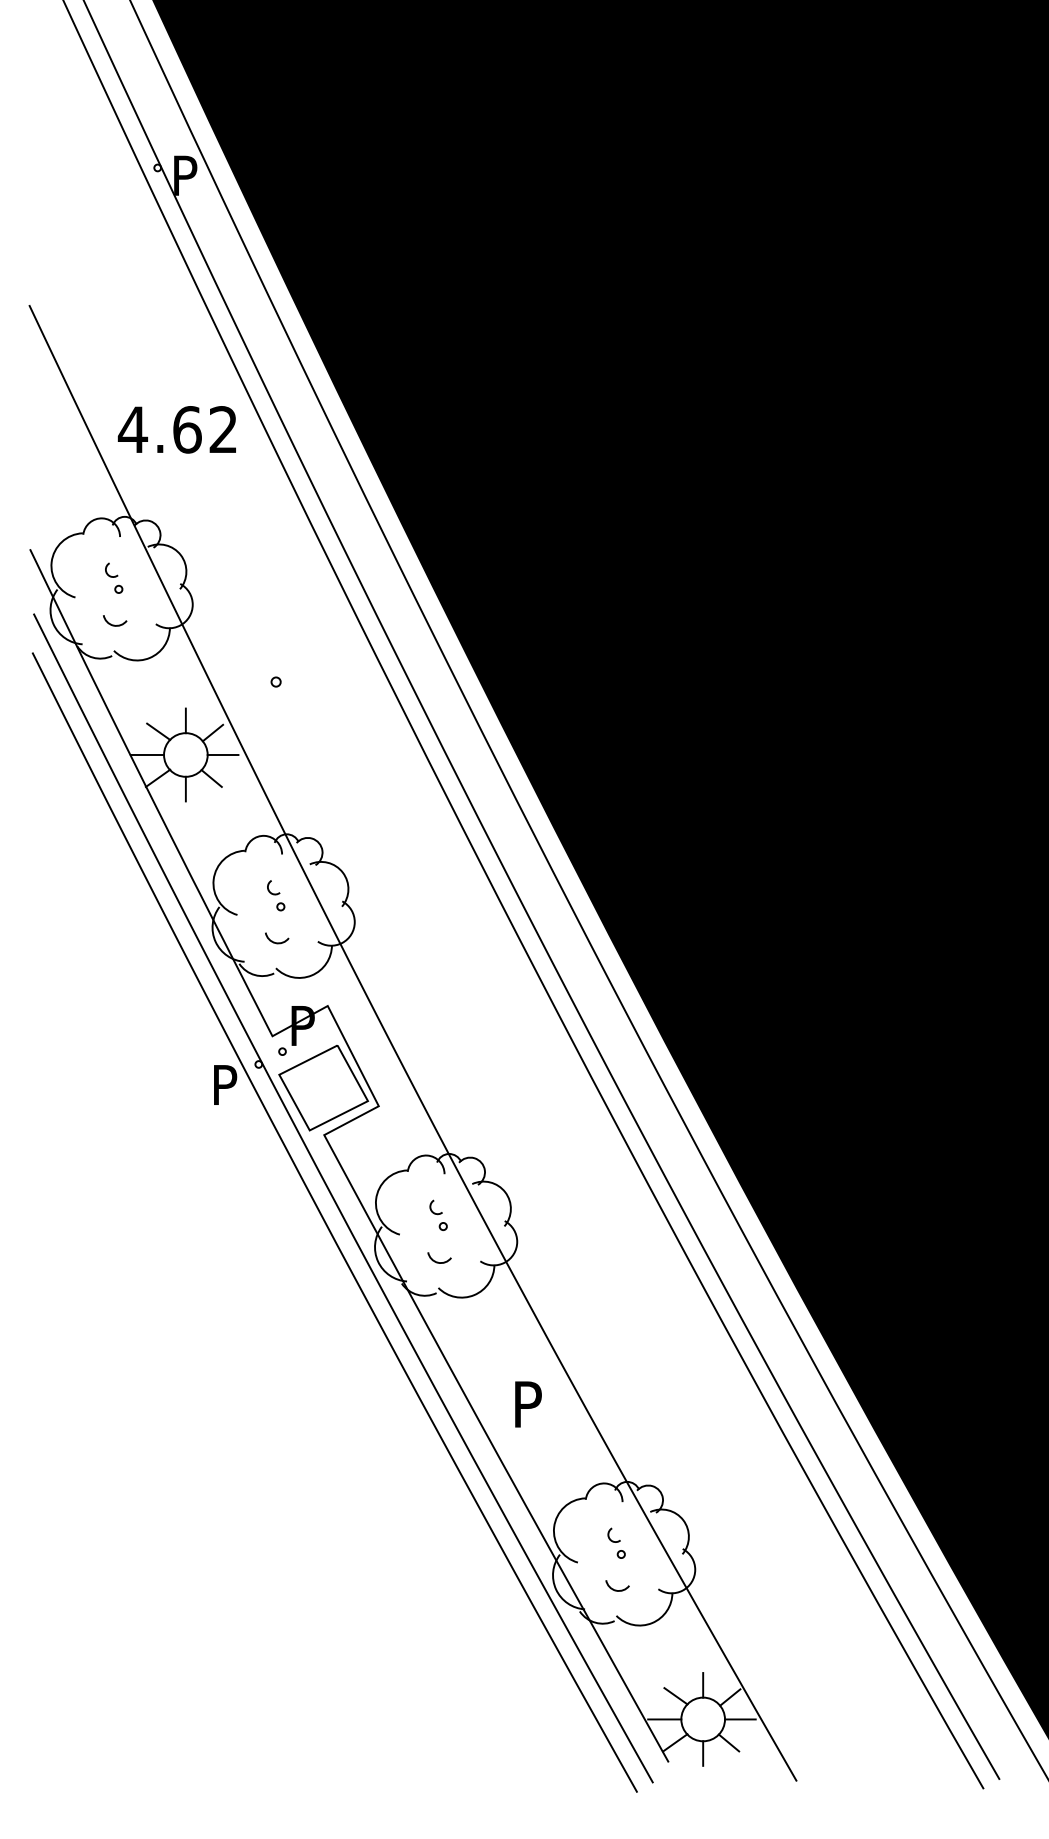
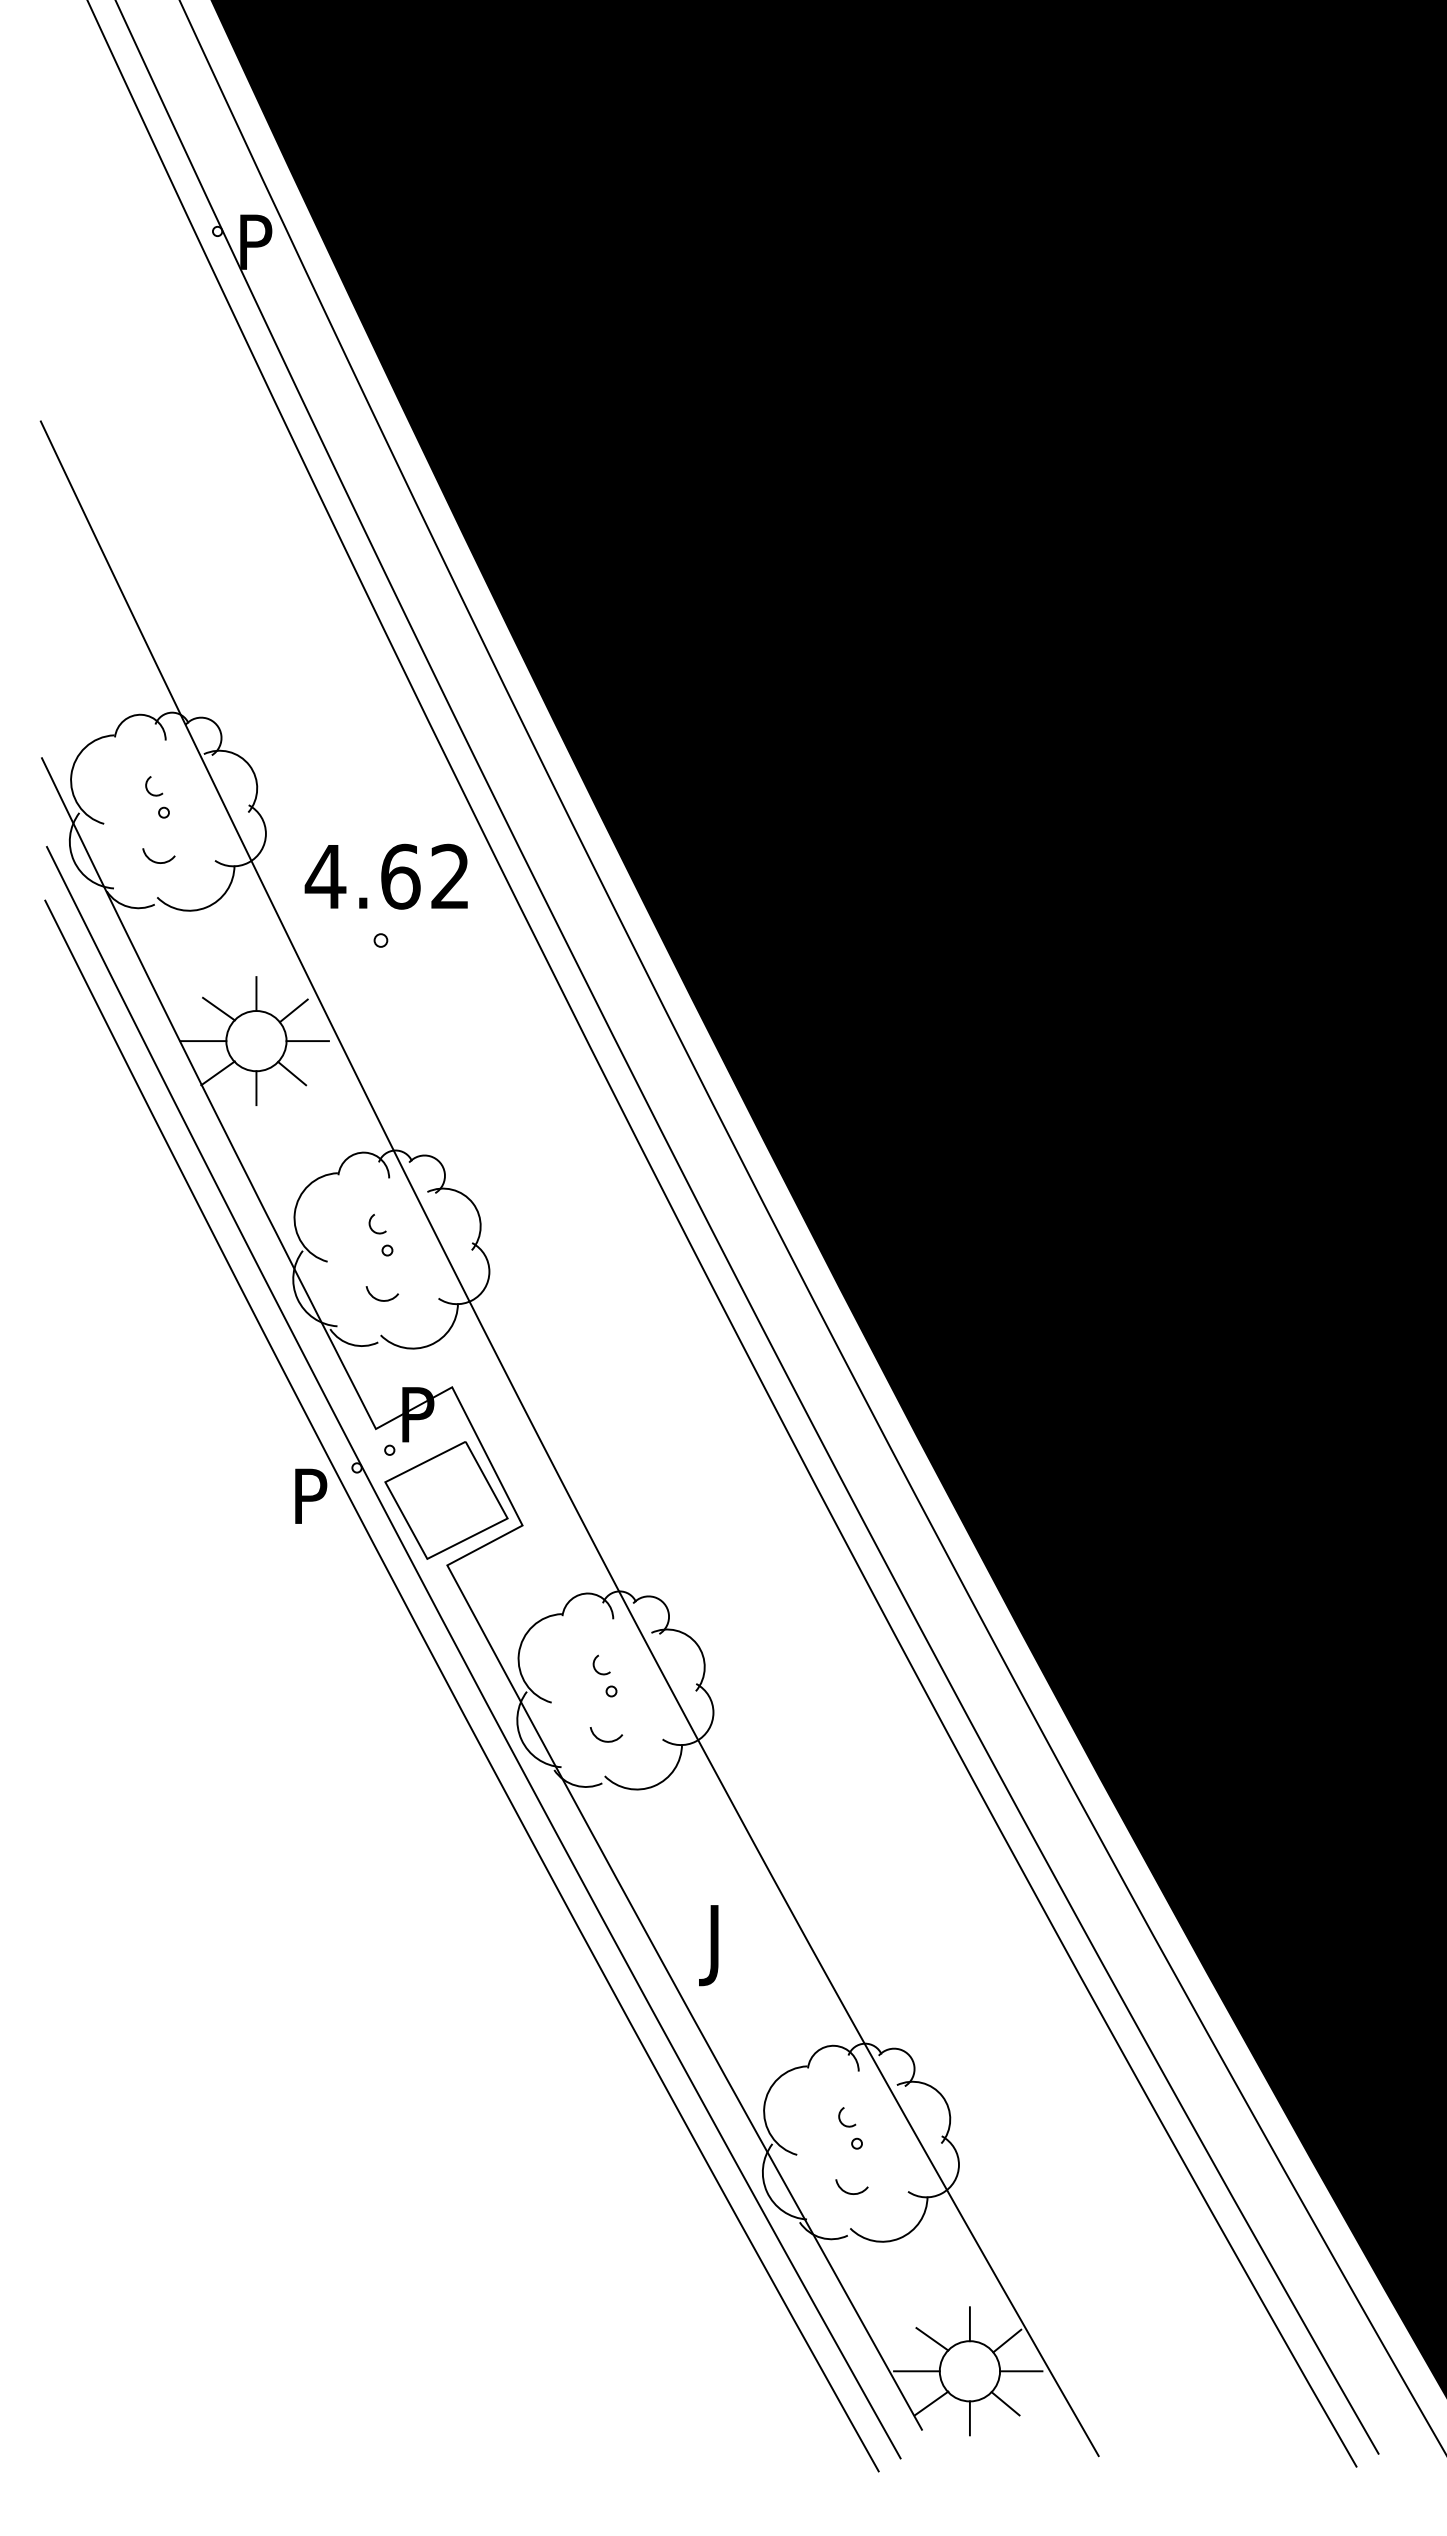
text: (176, 429) -> (385, 876), moved
text: (523, 1410) -> (722, 1945), P -> J

